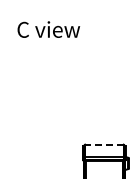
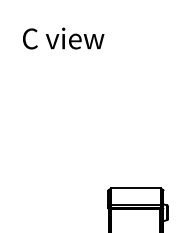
line: (103, 144) -> (134, 188), dashed -> solid

